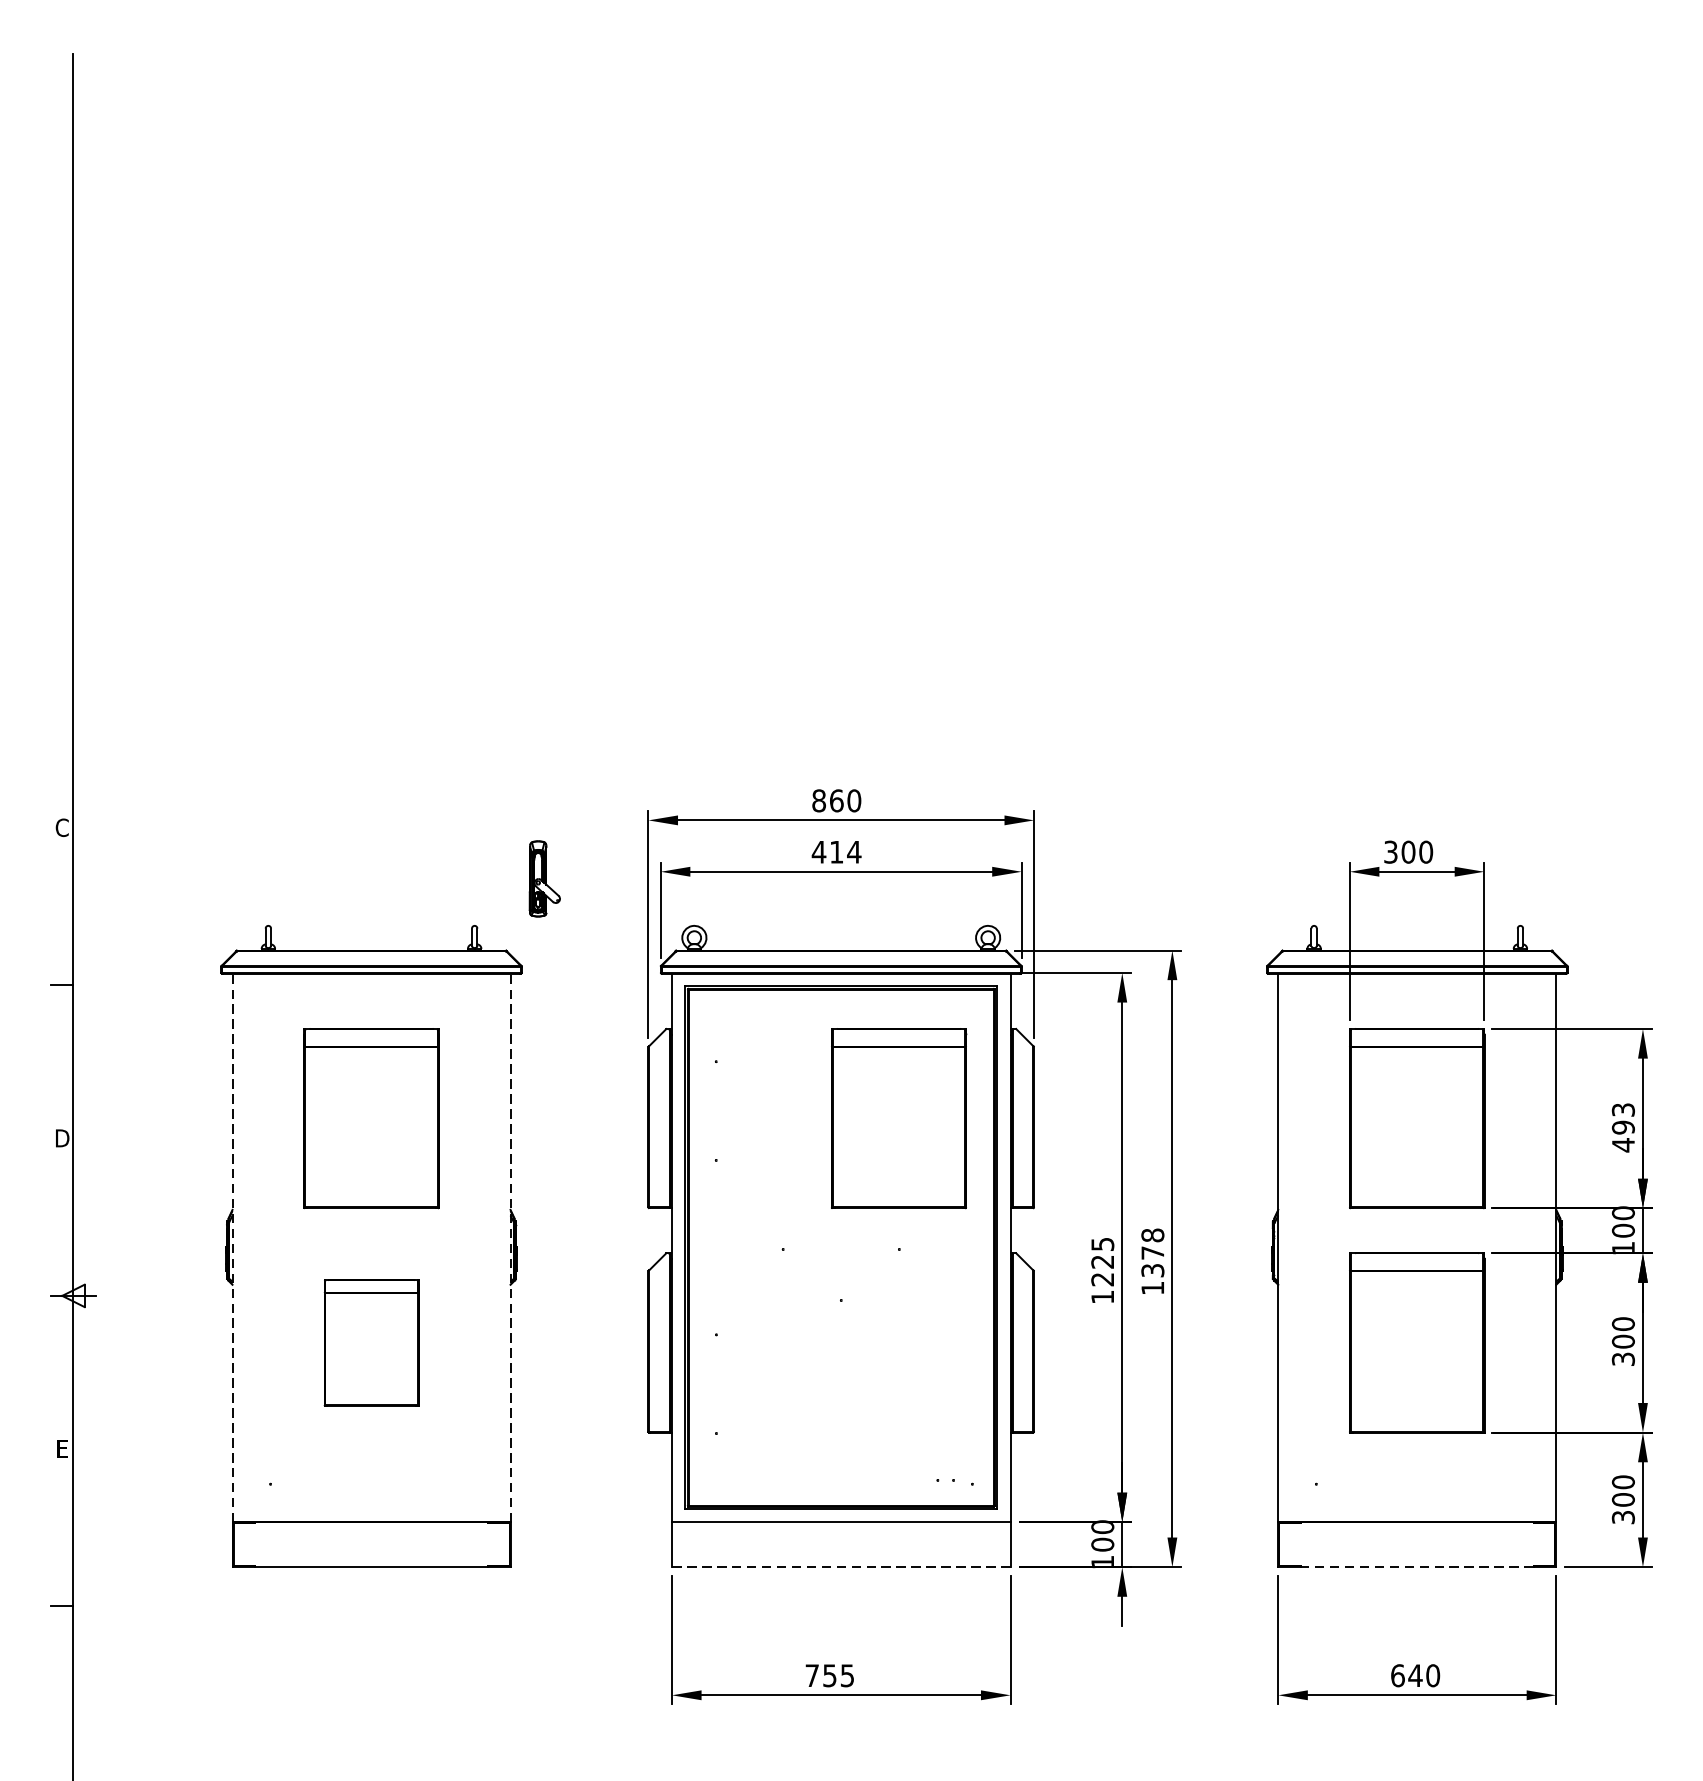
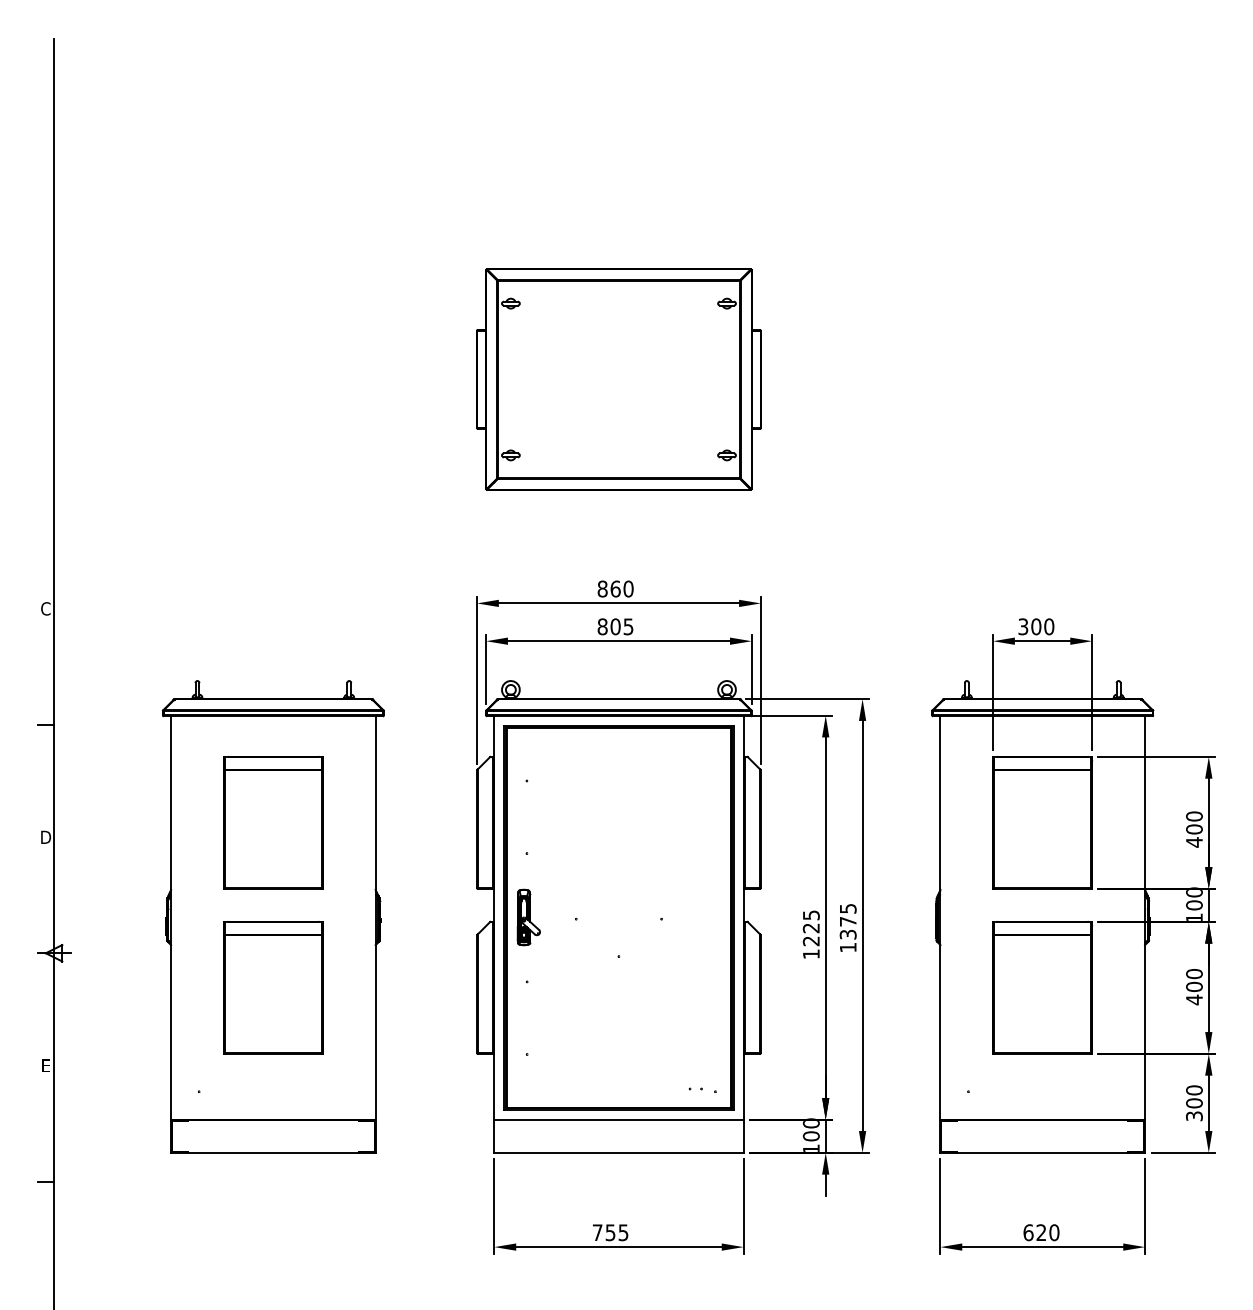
part: (840, 516) -> (618, 379), added
text: (836, 851) -> (615, 626), 414 -> 805
part: (544, 878) -> (528, 917), moved
part: (899, 1118) -> (661, 822), removed
text: (1623, 1118) -> (1194, 822), 493 -> 400
text: (1151, 1235) -> (847, 908), 1378 -> 1375
line: (233, 1248) -> (171, 918), dashed -> solid
line: (510, 1248) -> (375, 918), dashed -> solid
part: (371, 1342) -> (273, 987), size x1.43
text: (1623, 1358) -> (1194, 999), 300 -> 400
line: (840, 1566) -> (618, 1152), dashed -> solid
line: (1416, 1566) -> (1042, 1152), dashed -> solid
text: (1415, 1675) -> (1041, 1232), 640 -> 620

